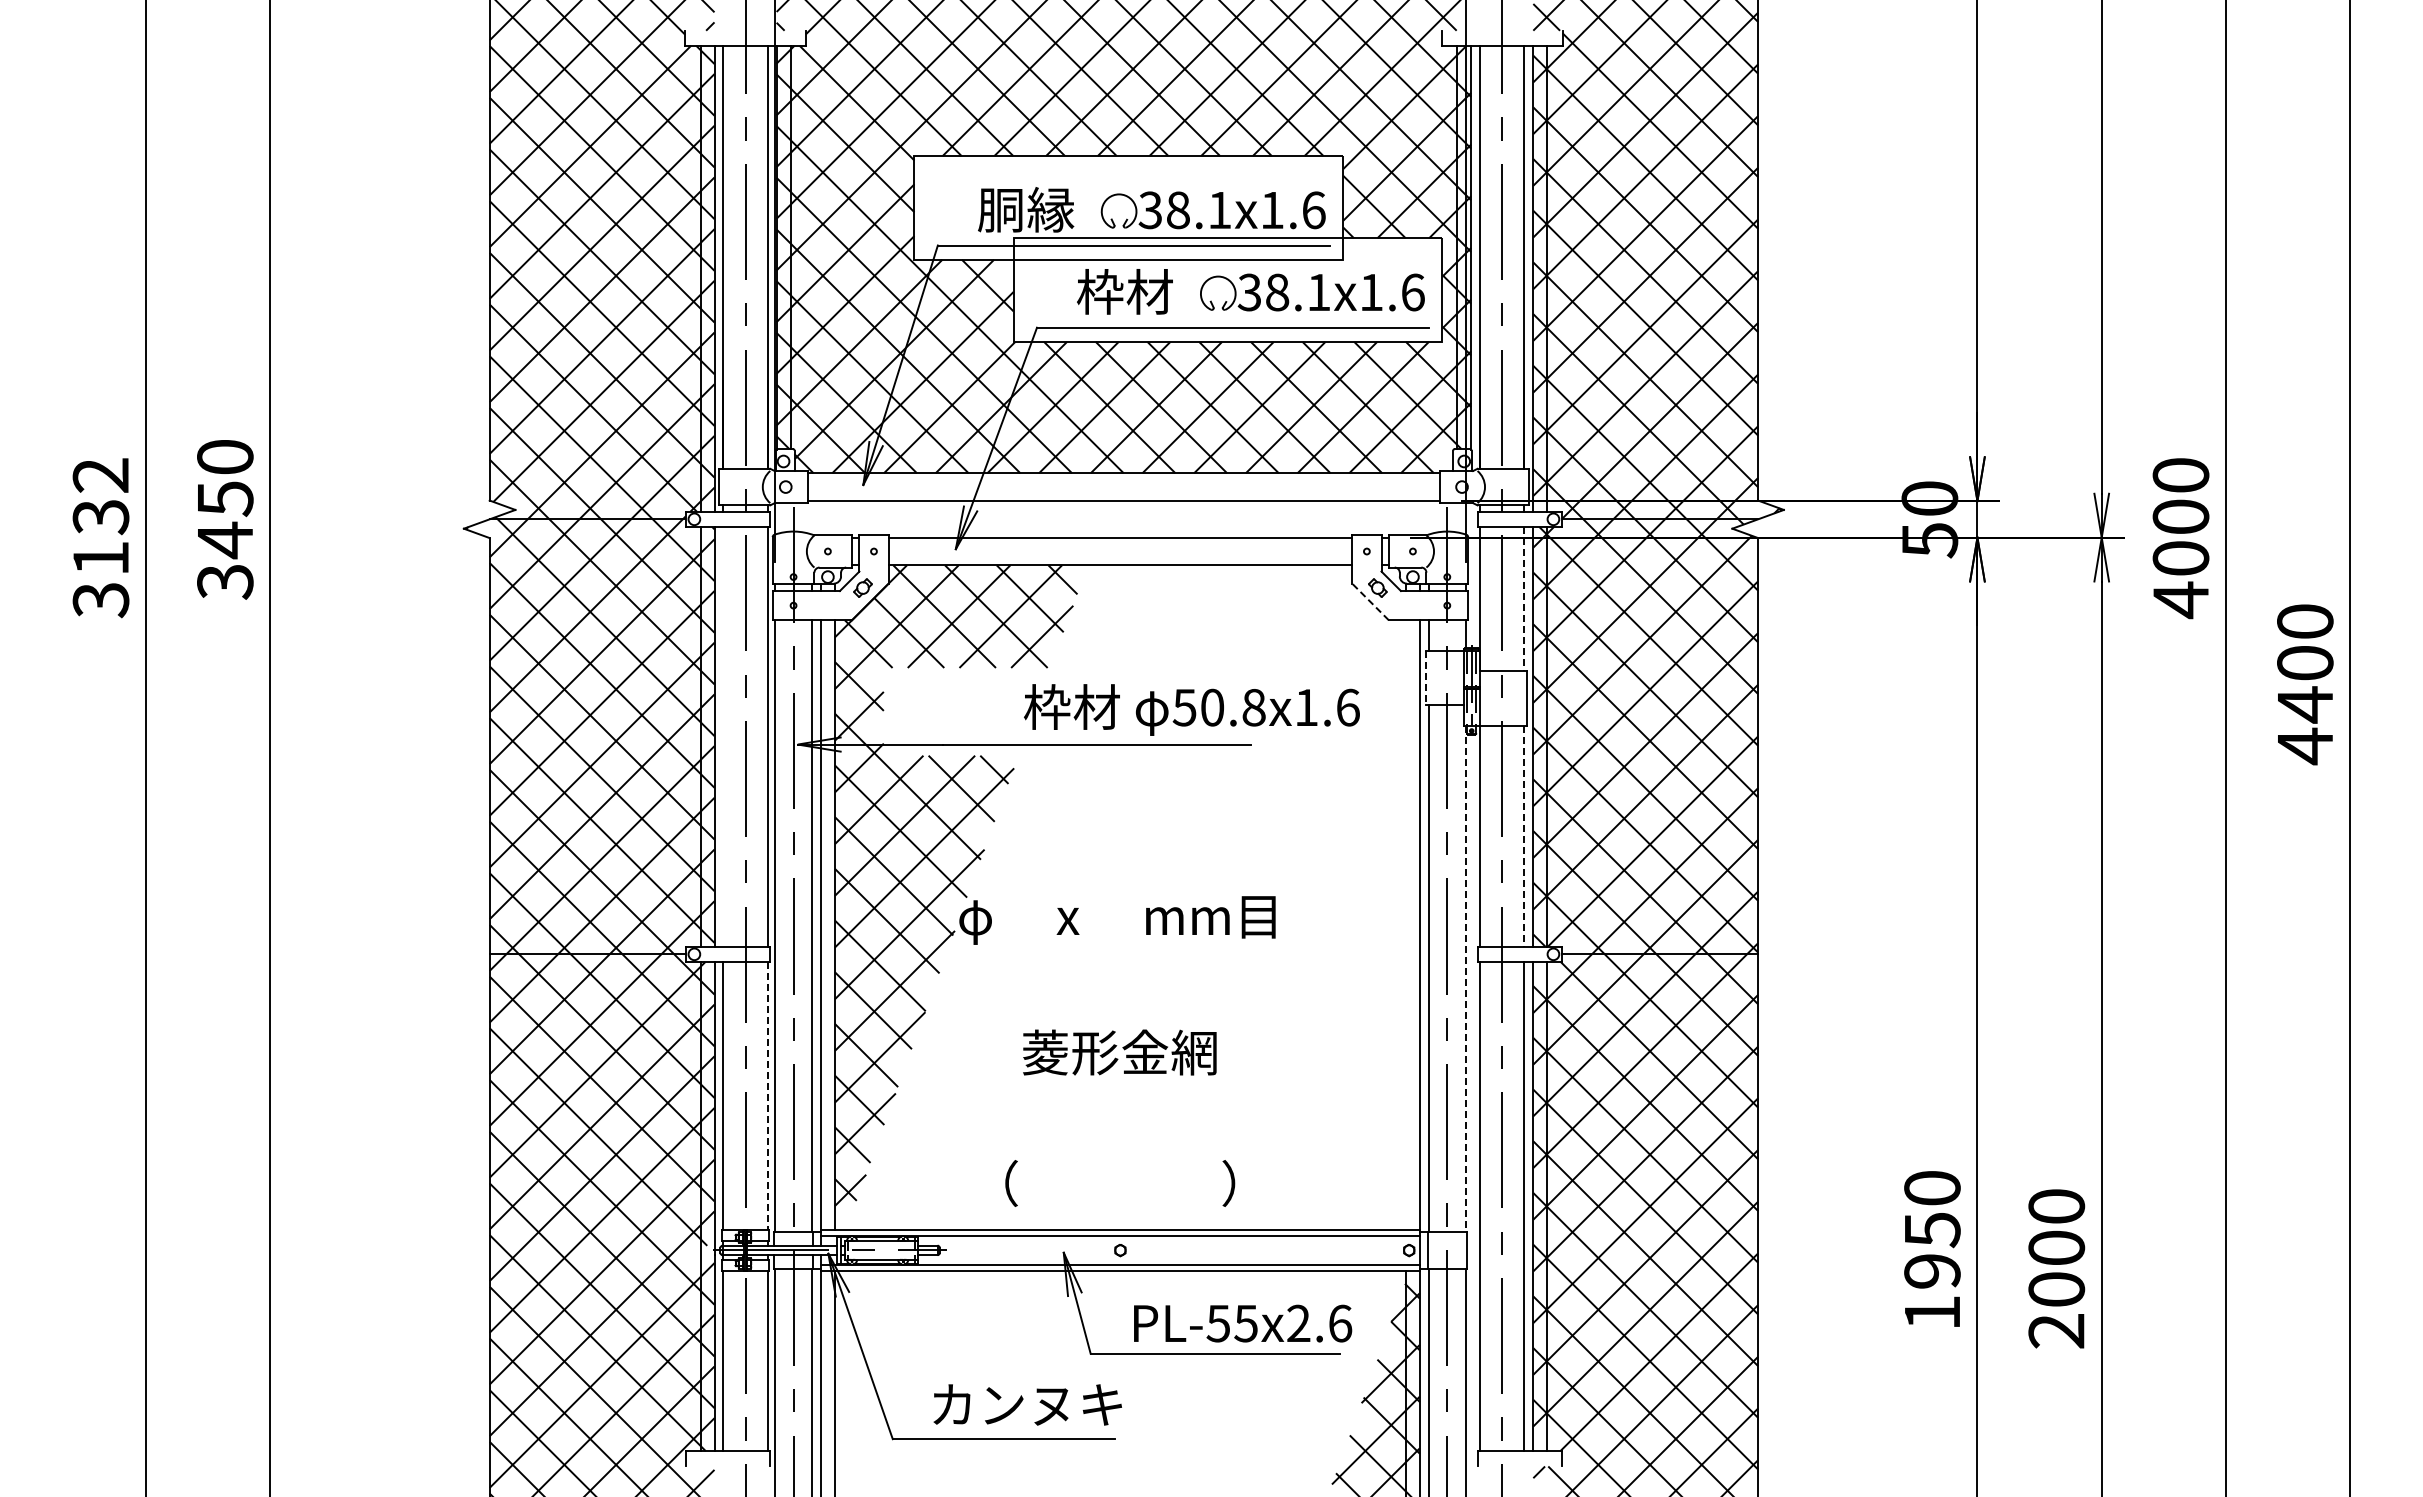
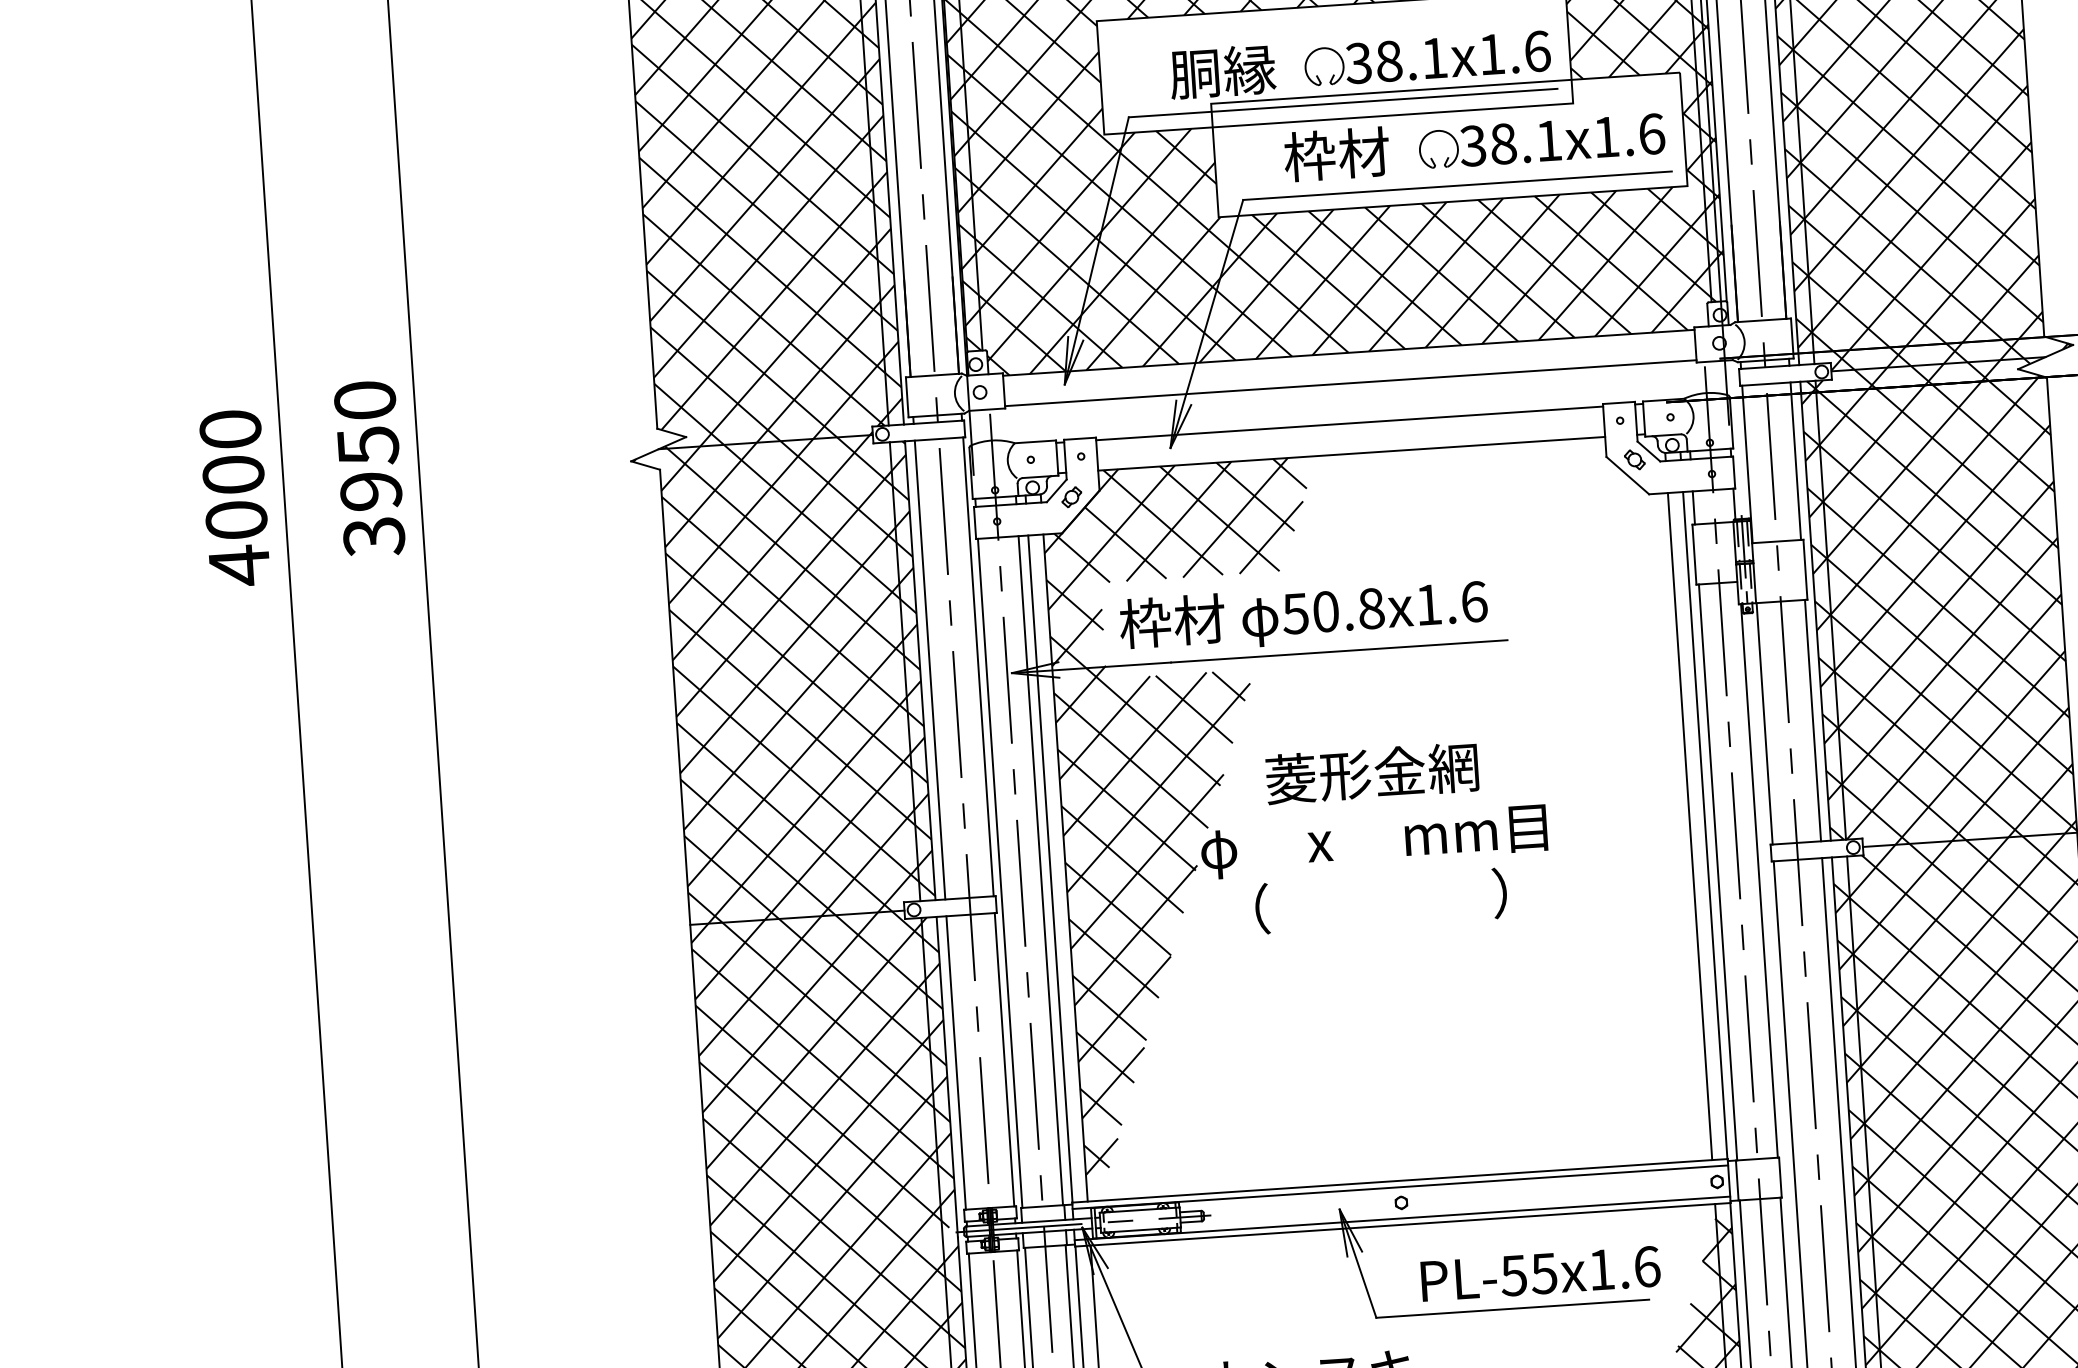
text: (100, 538) -> (234, 498), 3132 -> 4000
text: (225, 540) -> (371, 491), 3450 -> 3950
line: (1524, 599) -> (1795, 461), dashed -> solid
line: (1370, 601) -> (1627, 475), dashed -> solid
line: (1426, 678) -> (1694, 555), dashed -> solid
text: (1191, 709) -> (1303, 615), moved
line: (723, 736) -> (930, 669), added
line: (1524, 836) -> (1813, 720), dashed -> solid
line: (1406, 925) -> (1690, 826), added
line: (1465, 979) -> (1759, 881), dashed -> solid
text: (1119, 1052) -> (1371, 773), moved
line: (767, 1096) -> (1004, 1060), dashed -> solid
text: (1120, 1183) -> (1381, 901), moved
text: (1298, 1322) -> (1601, 1268), PL-55x2.6 -> PL-55x1.6

